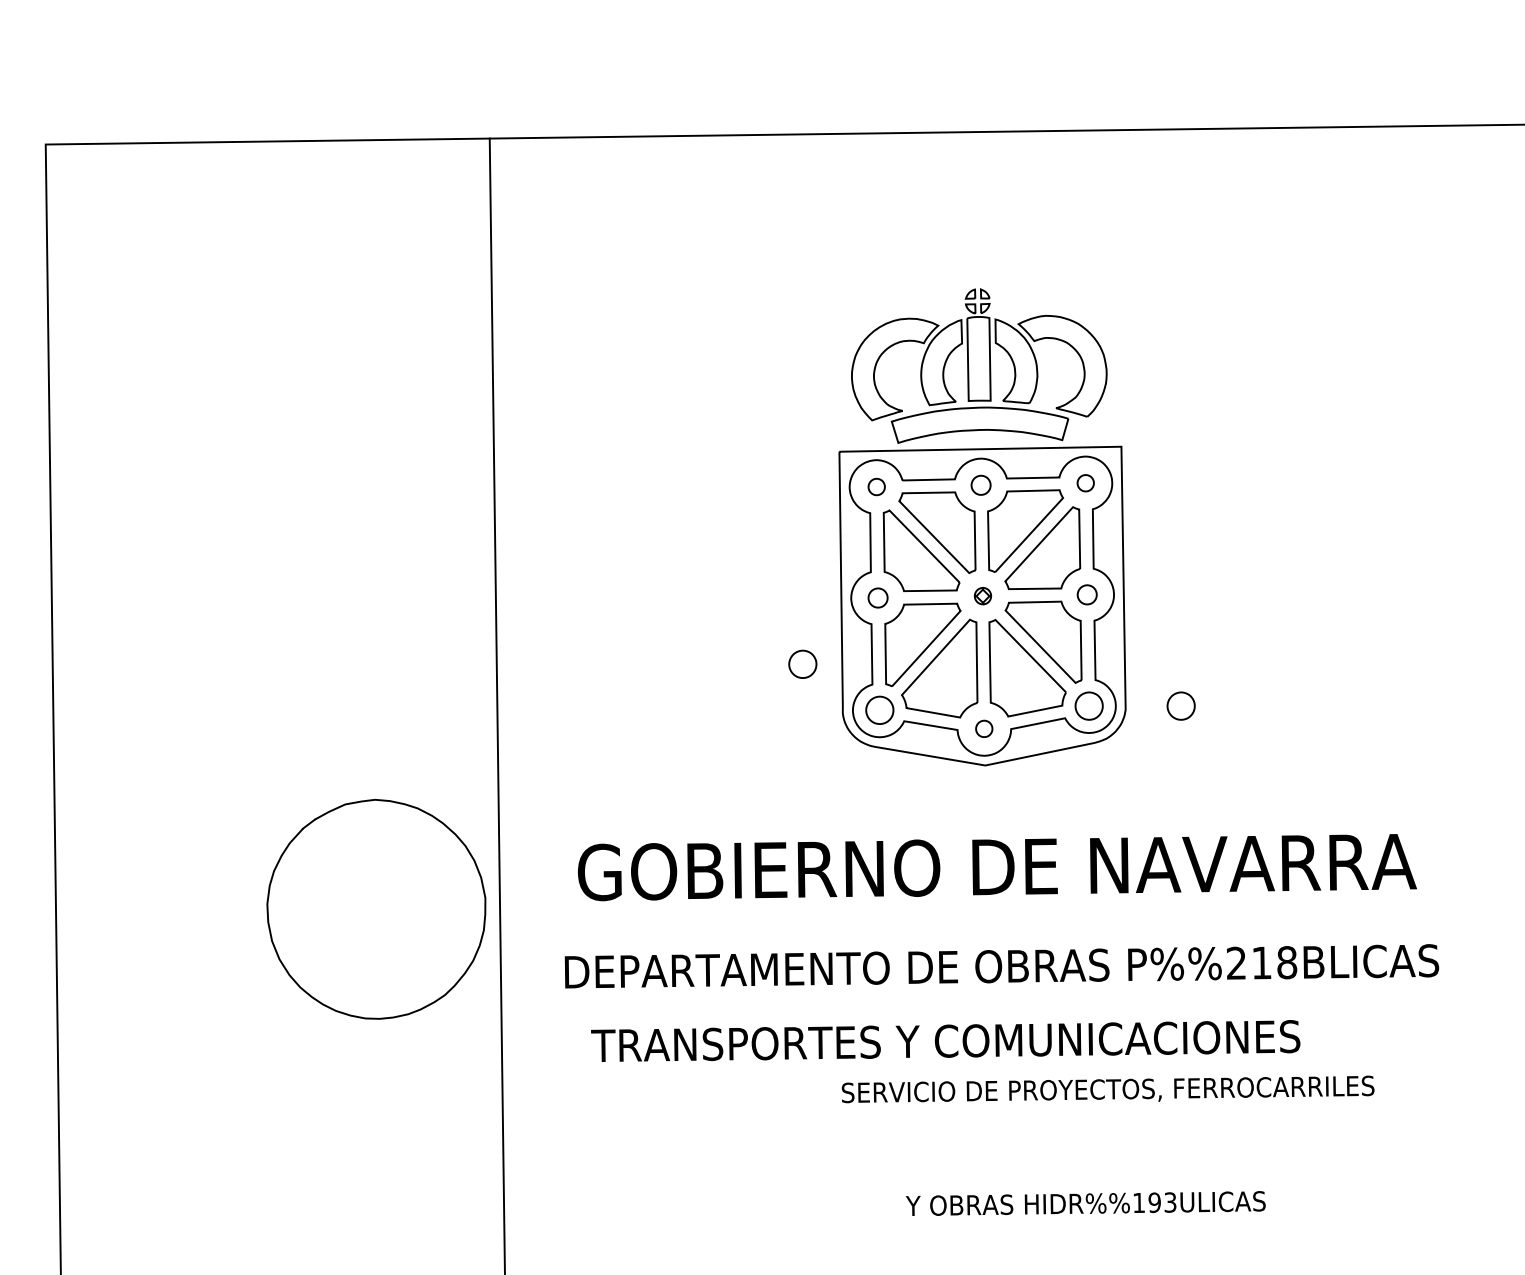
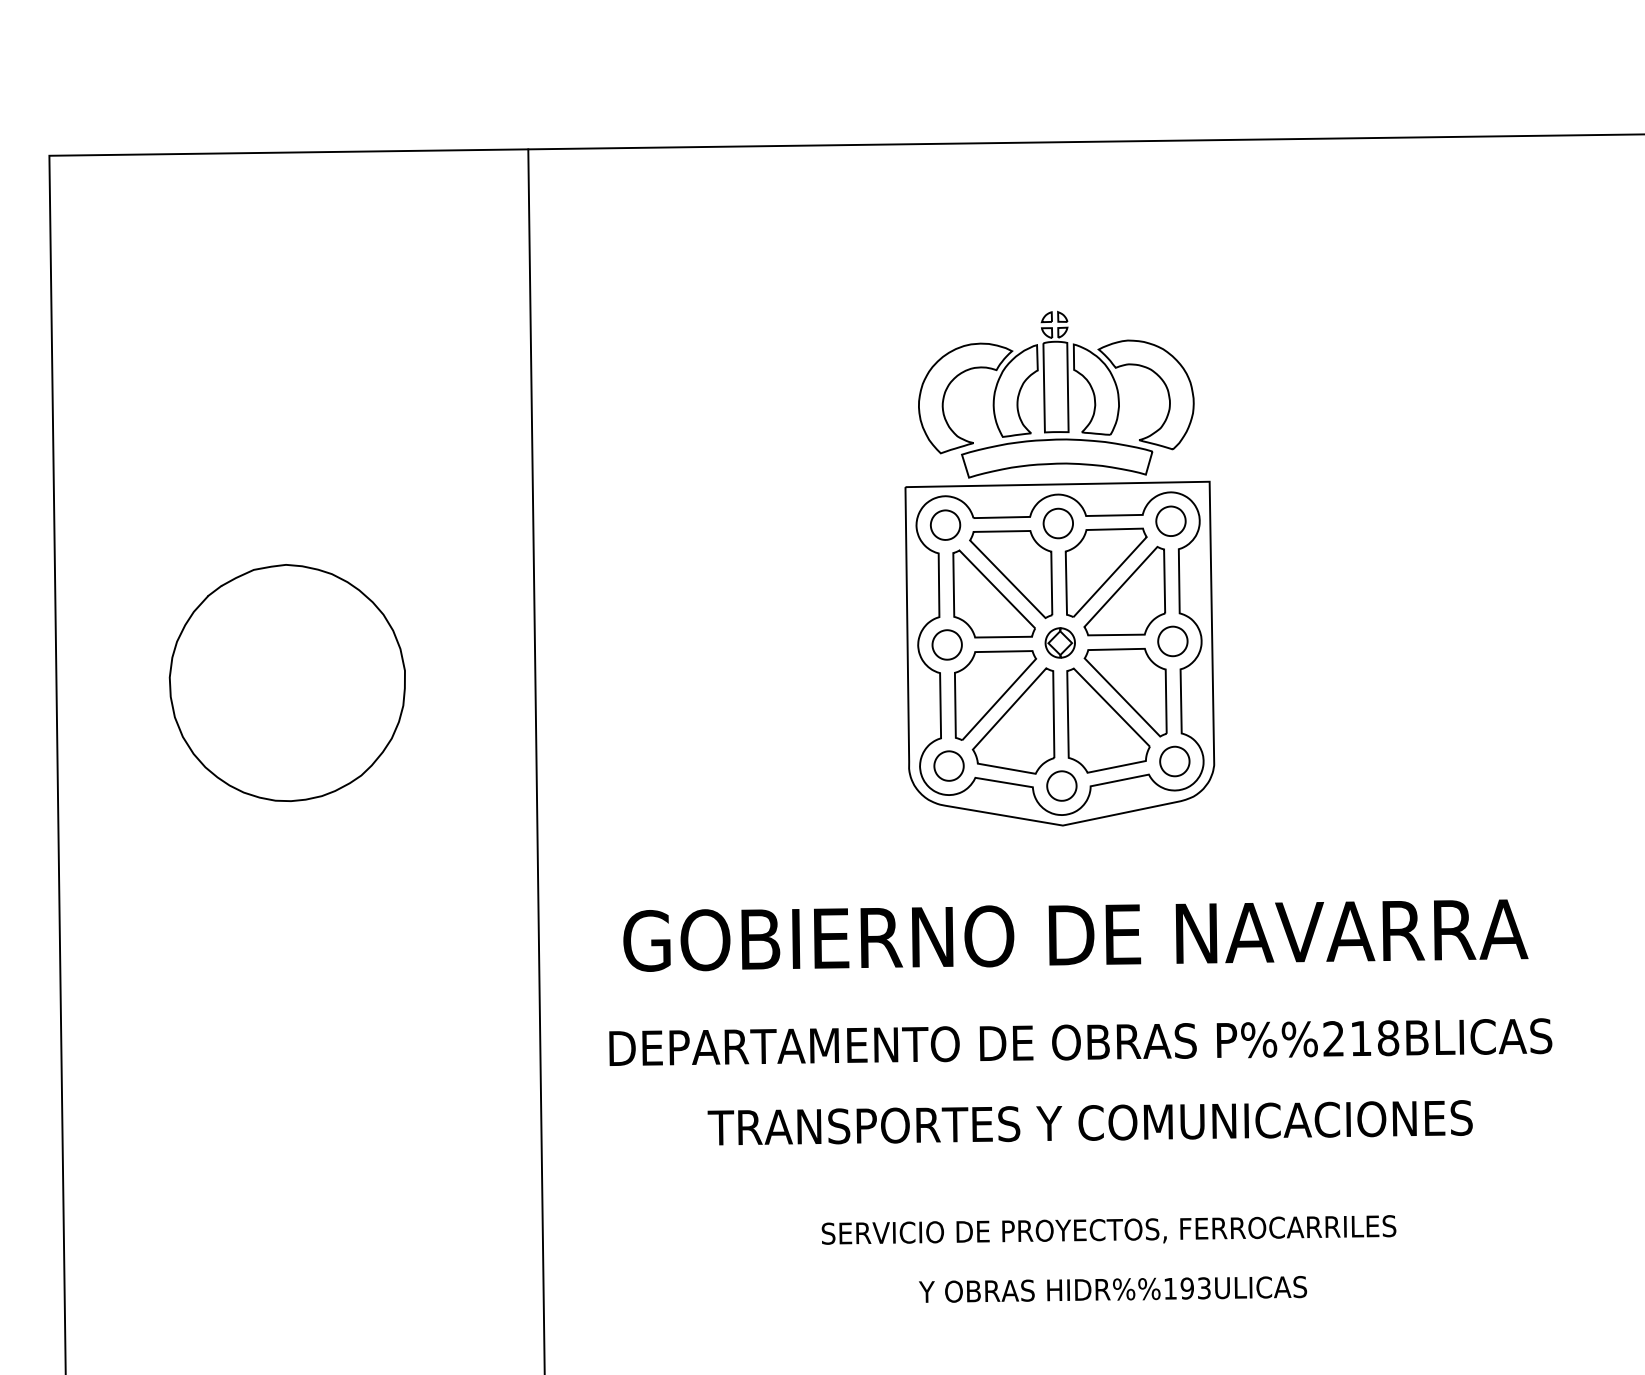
part: (1085, 482) -> (1170, 520), size x1.67
part: (980, 484) -> (1057, 522), size x1.43
part: (876, 486) -> (945, 524), size x1.67
part: (1086, 594) -> (1171, 641), size x1.43
part: (982, 595) -> (1059, 642), size x1.67
part: (877, 597) -> (946, 644), size x1.43
part: (802, 663) -> (865, 715), removed
part: (1180, 705) -> (1273, 760), removed
part: (983, 728) -> (1060, 785), size x1.67
part: (376, 908) -> (287, 682), moved
text: (945, 1040) -> (1089, 1122), moved
text: (1107, 1089) -> (1108, 1230), moved
text: (1085, 1203) -> (1112, 1289), moved

